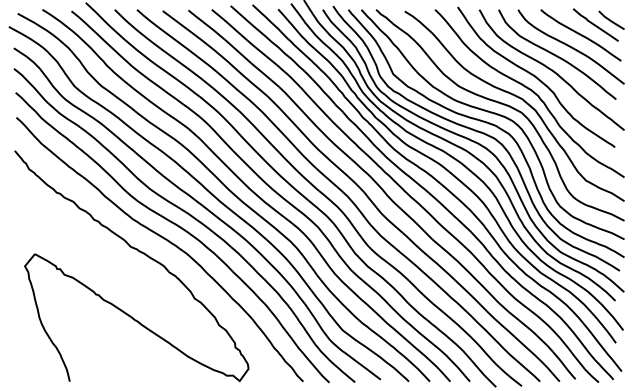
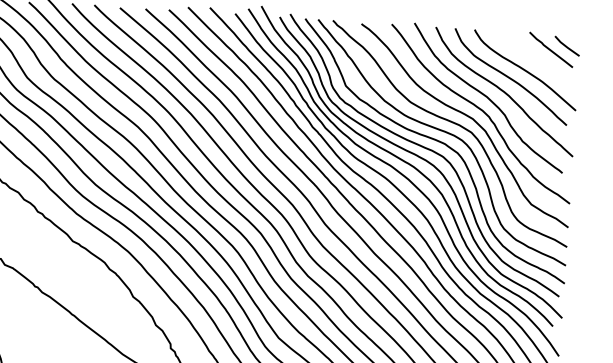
curve: (580, 35) -> (535, 59), removed

